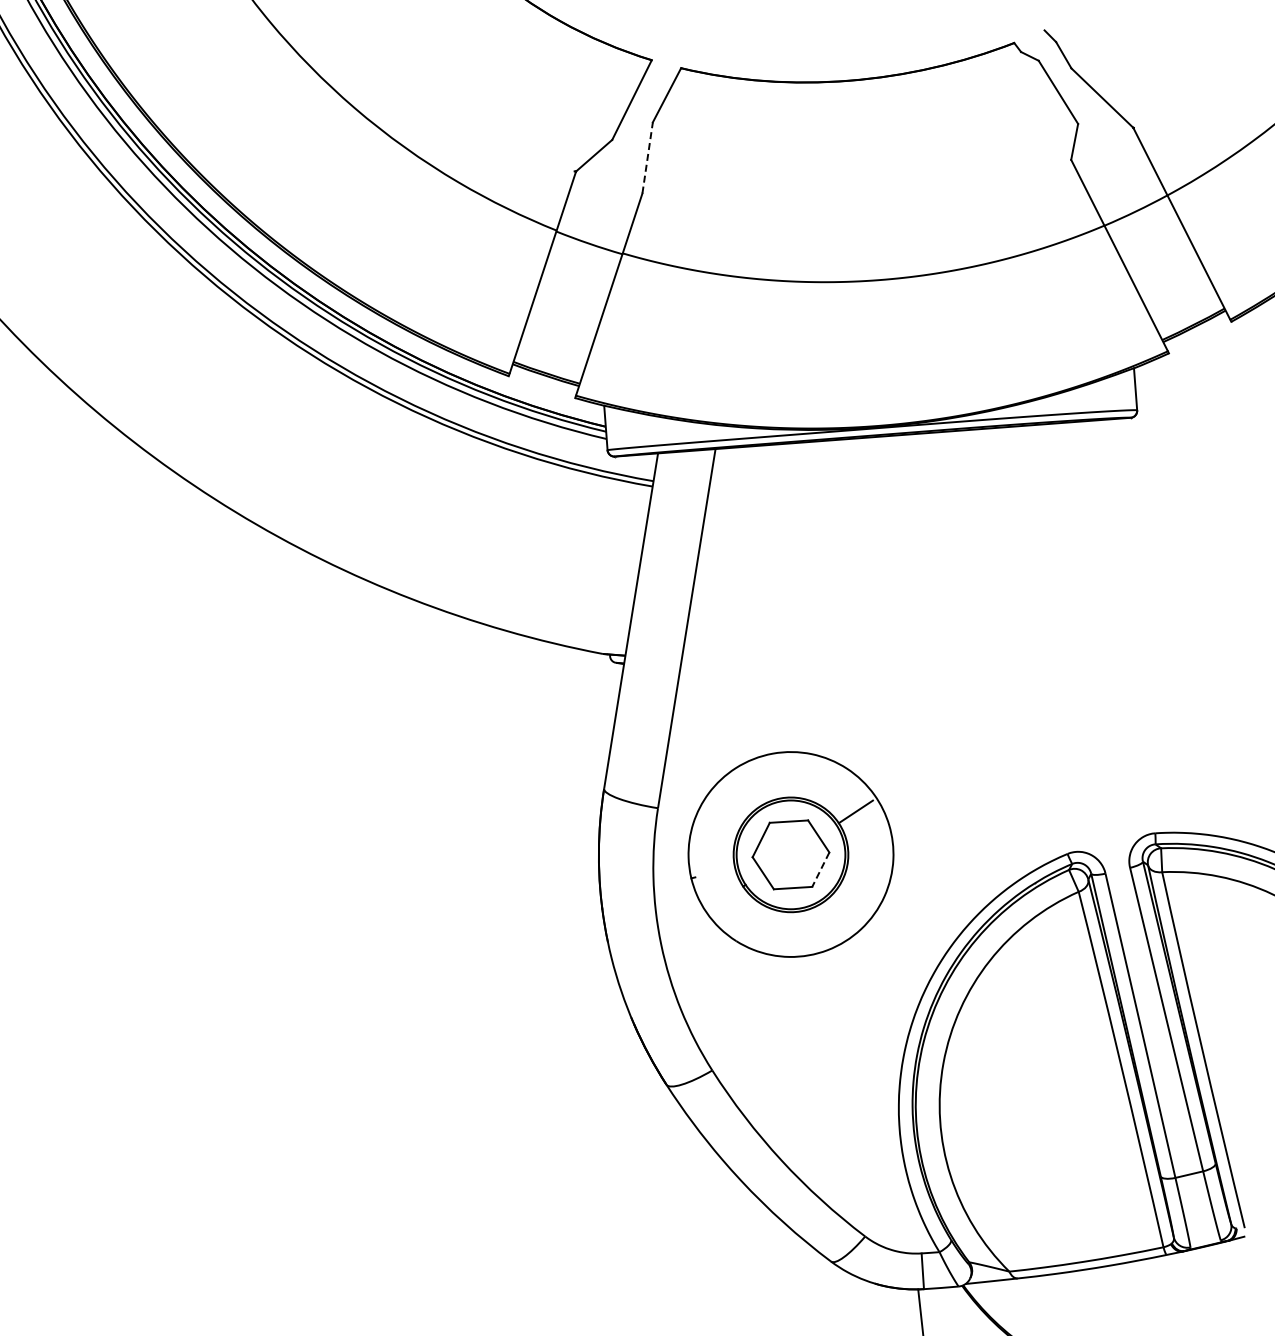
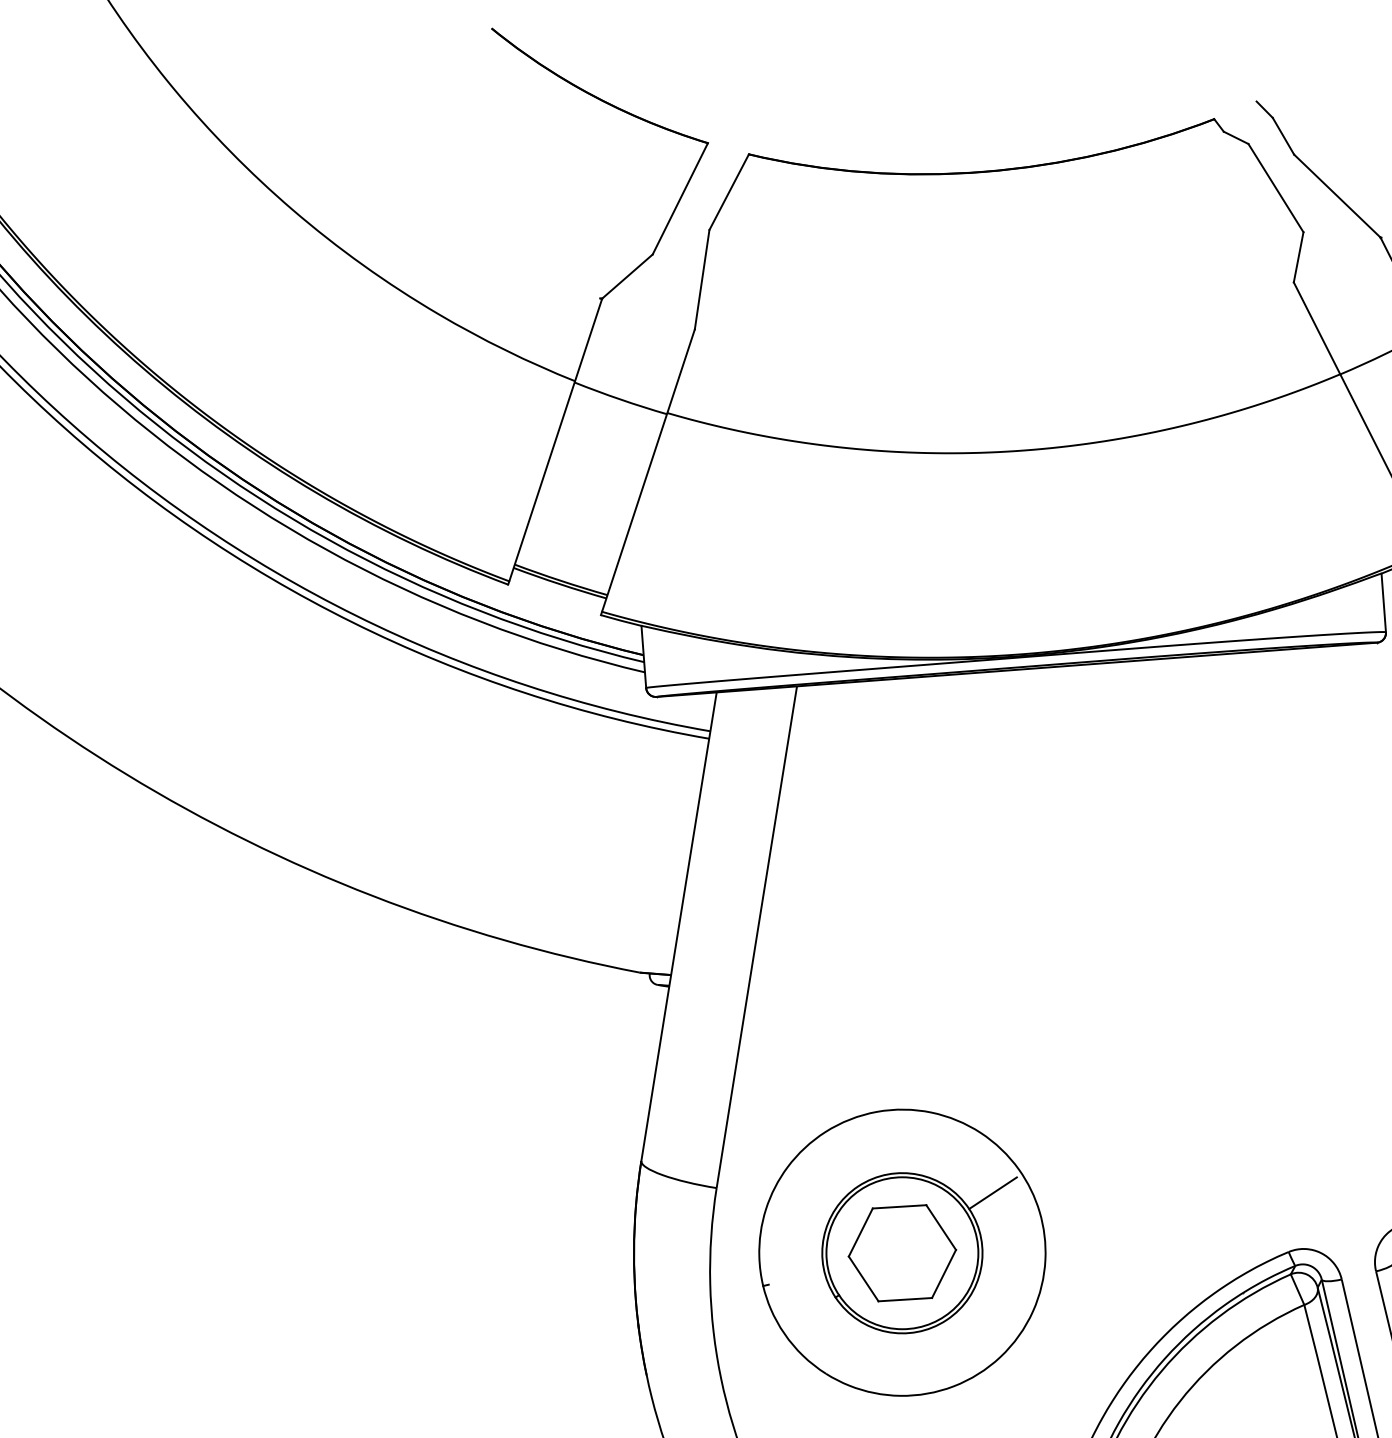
line: (647, 157) -> (701, 279), dashed -> solid
line: (820, 870) -> (943, 1275), dashed -> solid

